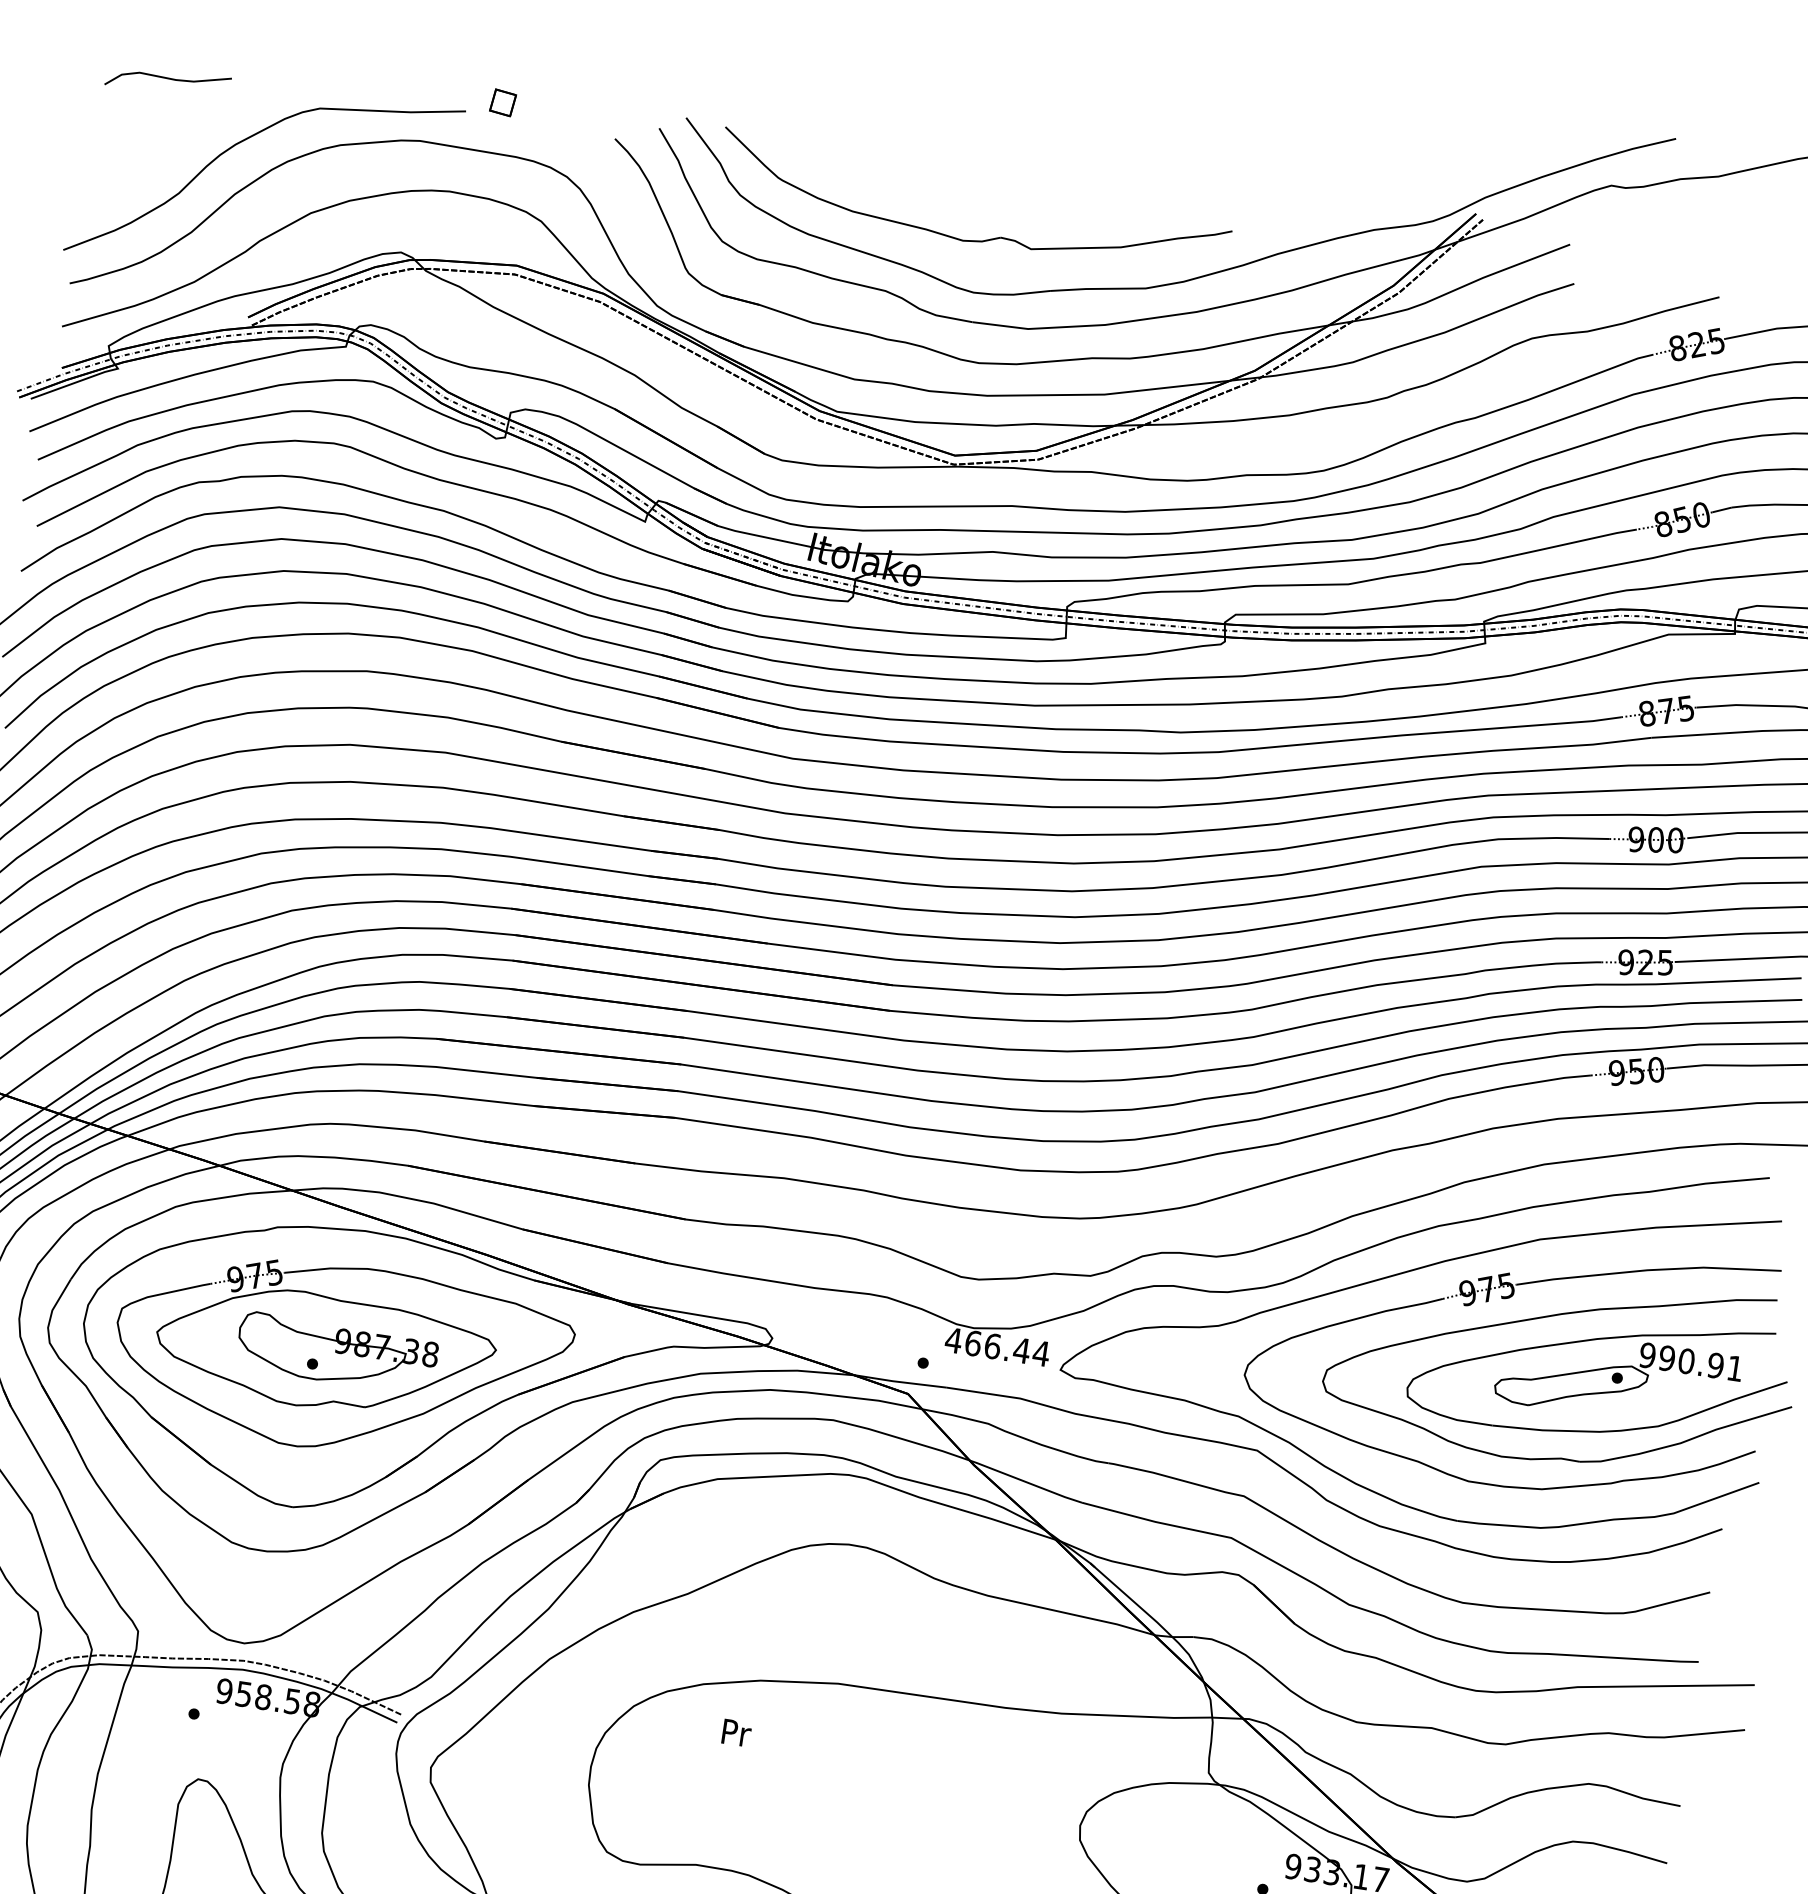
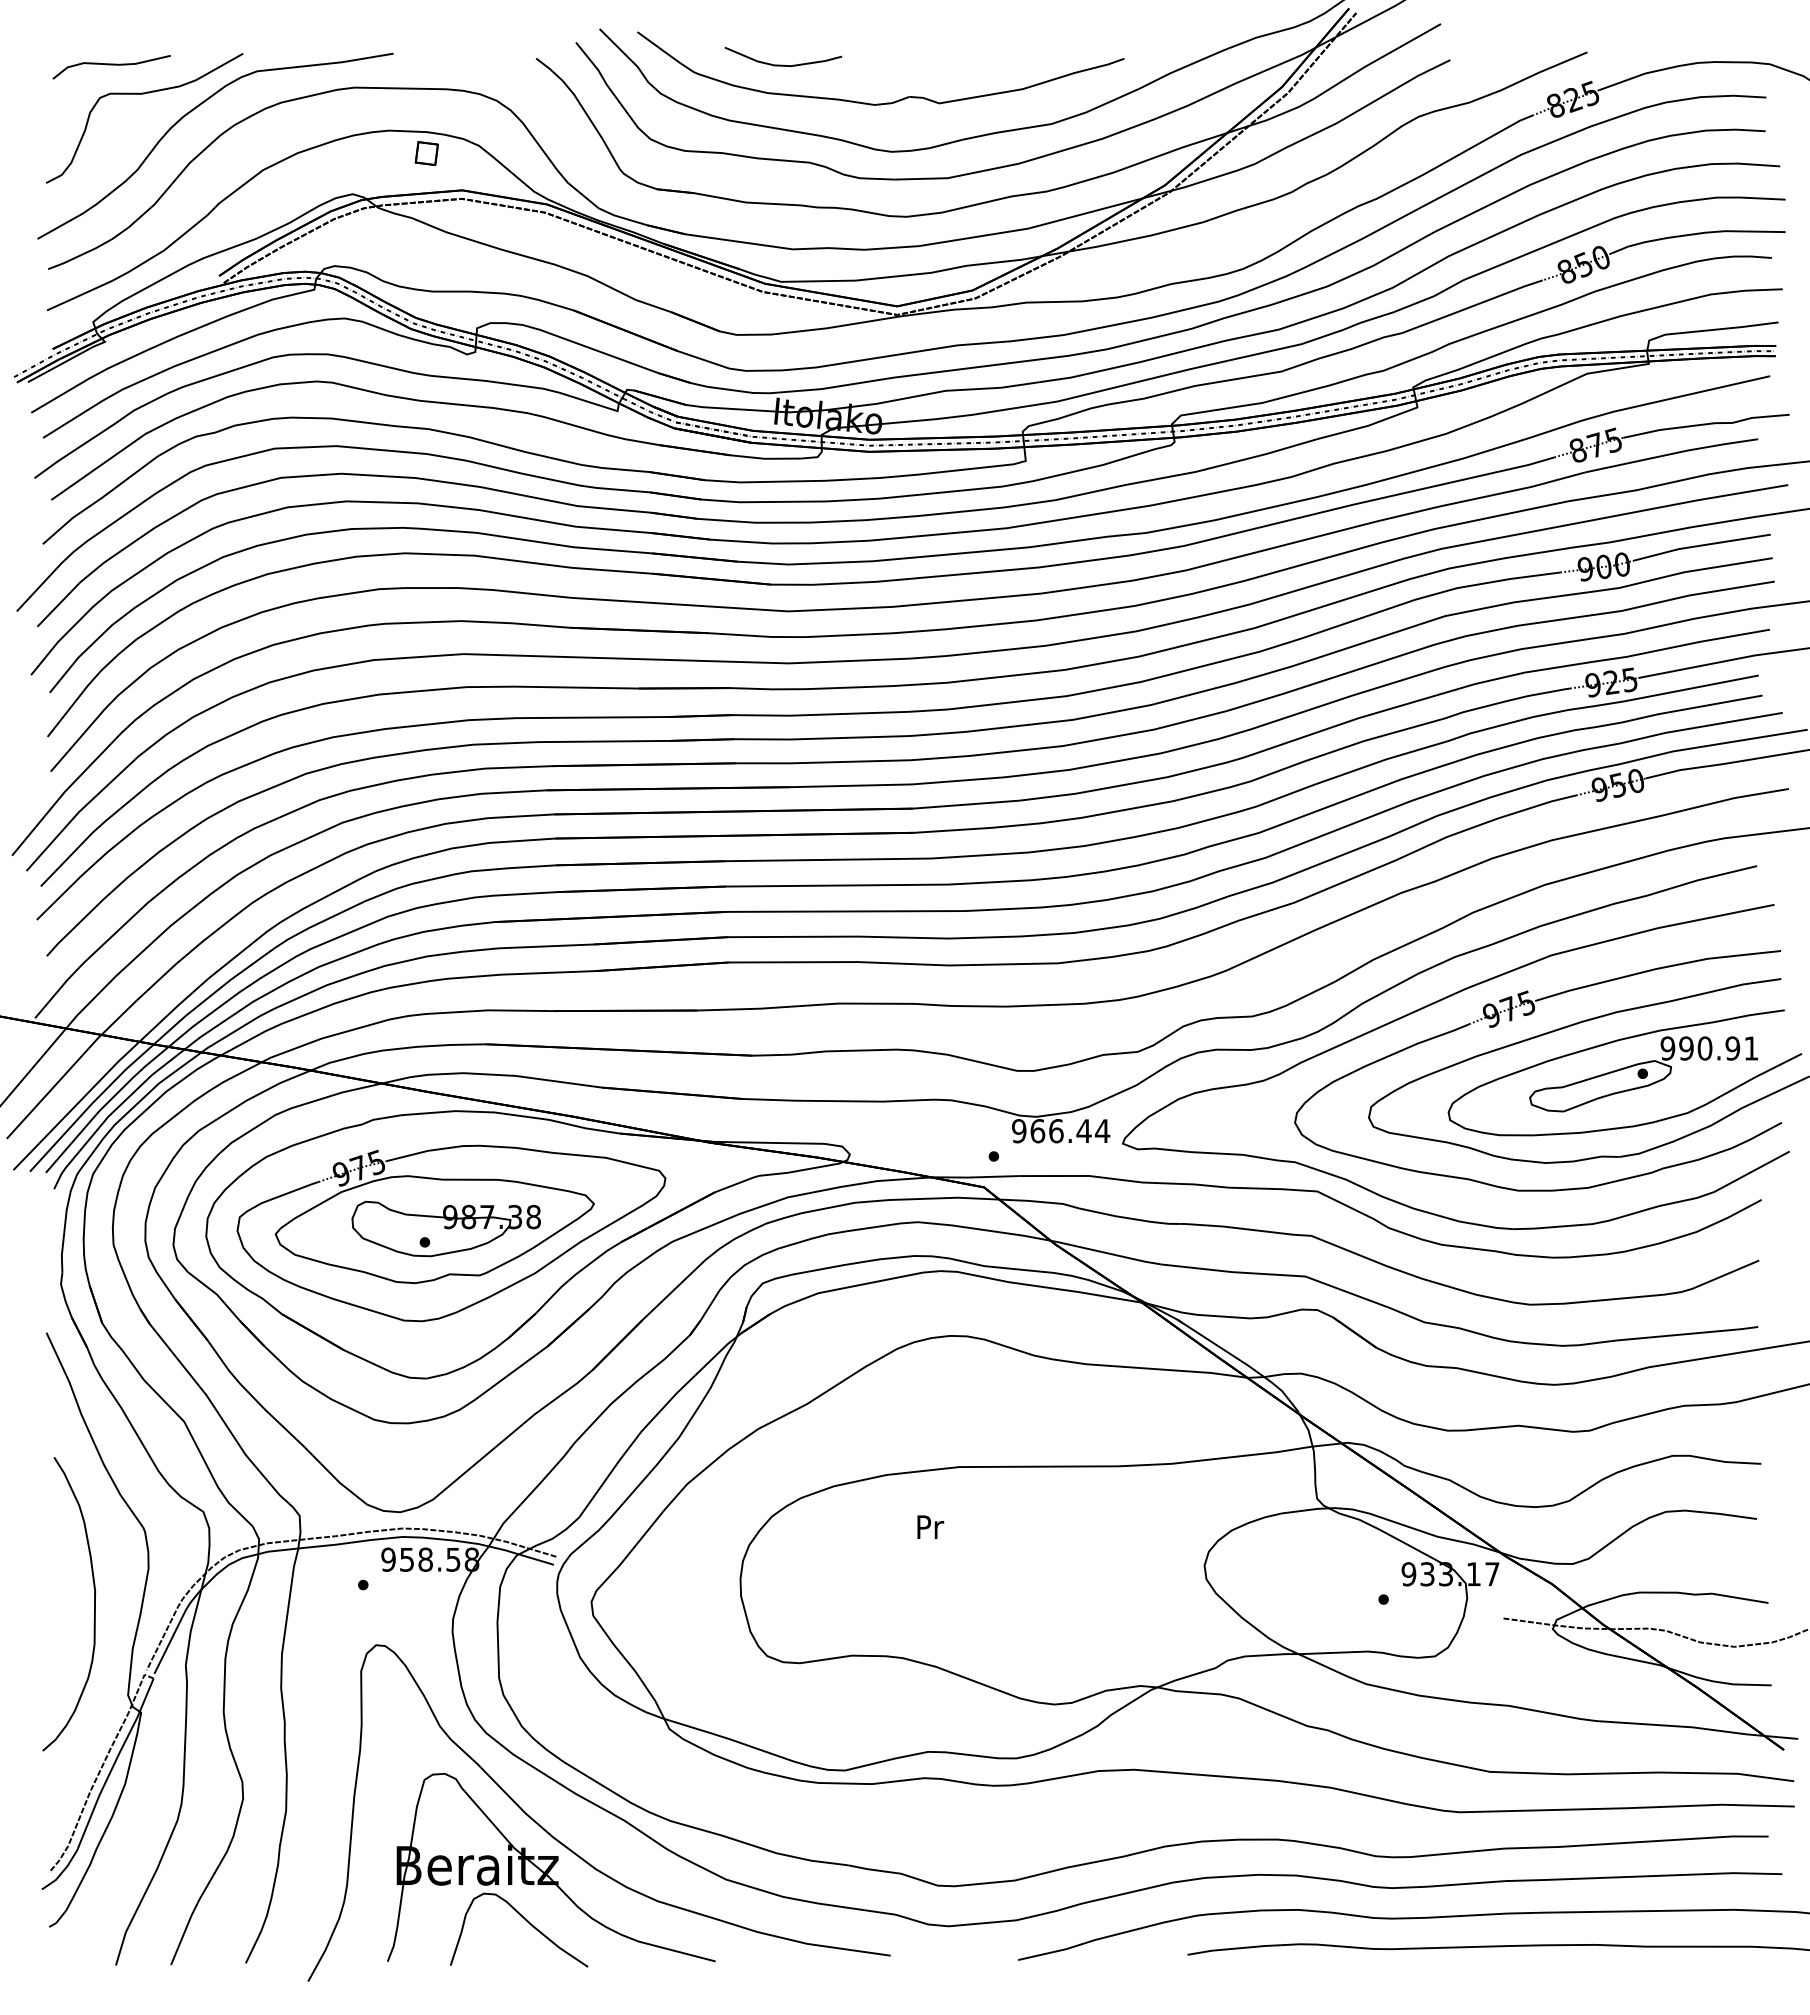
part: (502, 102) -> (426, 153), moved
curve: (198, 115) -> (144, 94), added
curve: (873, 183) -> (783, 64), added
text: (952, 1340) -> (1018, 1131), 466.44 -> 966.44
text: (736, 1732) -> (930, 1526), moved

